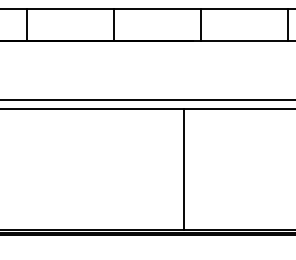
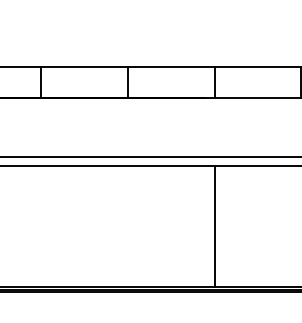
line: (183, 169) -> (214, 226), moved

